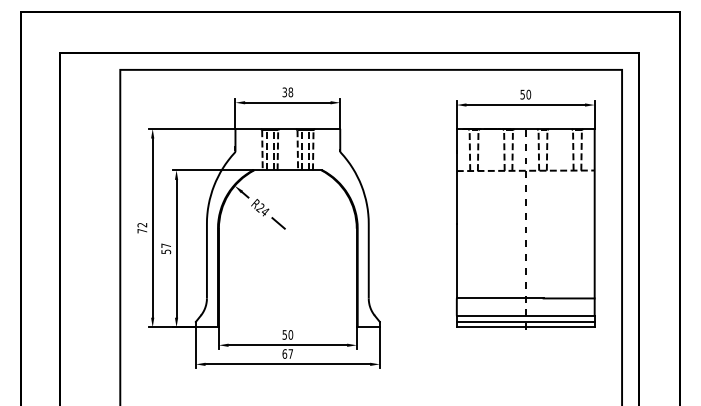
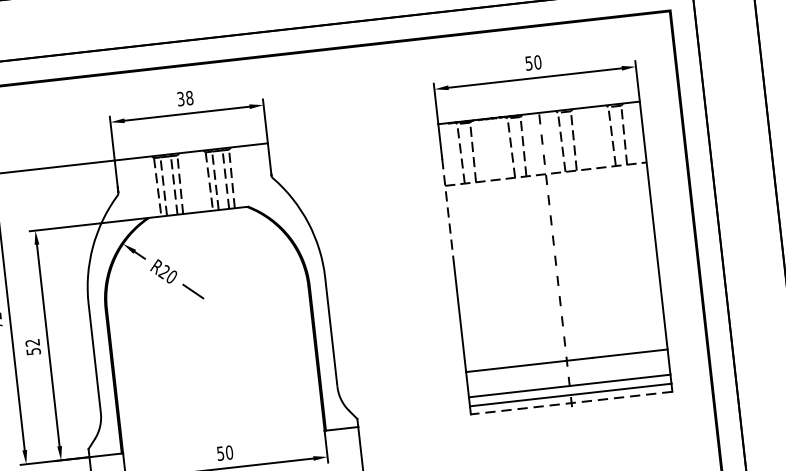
line: (456, 188) -> (447, 211), solid -> dashed
text: (265, 211) -> (172, 276), R24 -> R20
text: (165, 245) -> (31, 342), 57 -> 52
line: (525, 327) -> (571, 403), solid -> dashed

